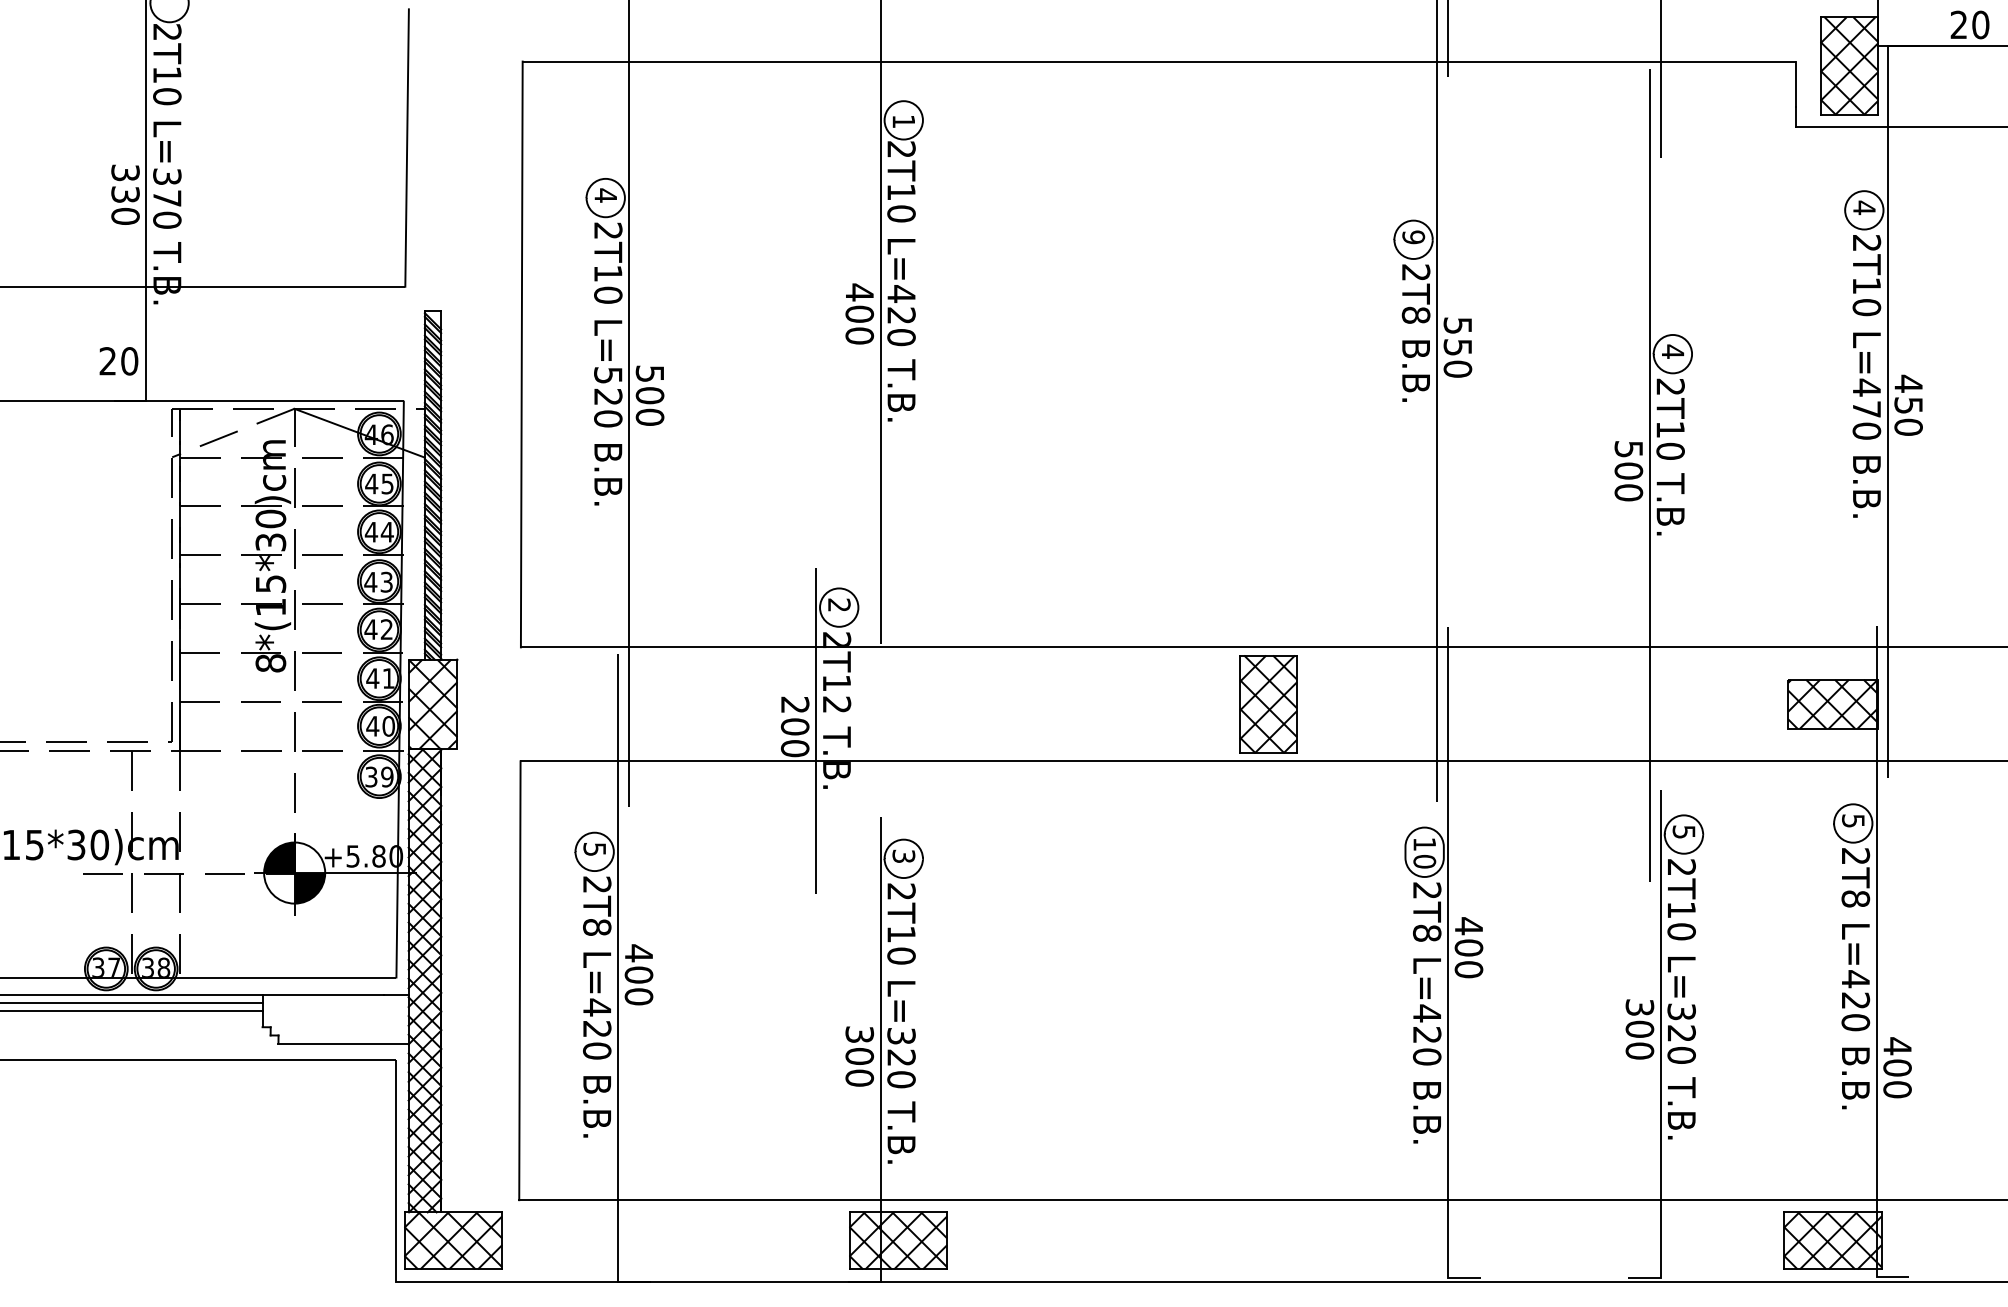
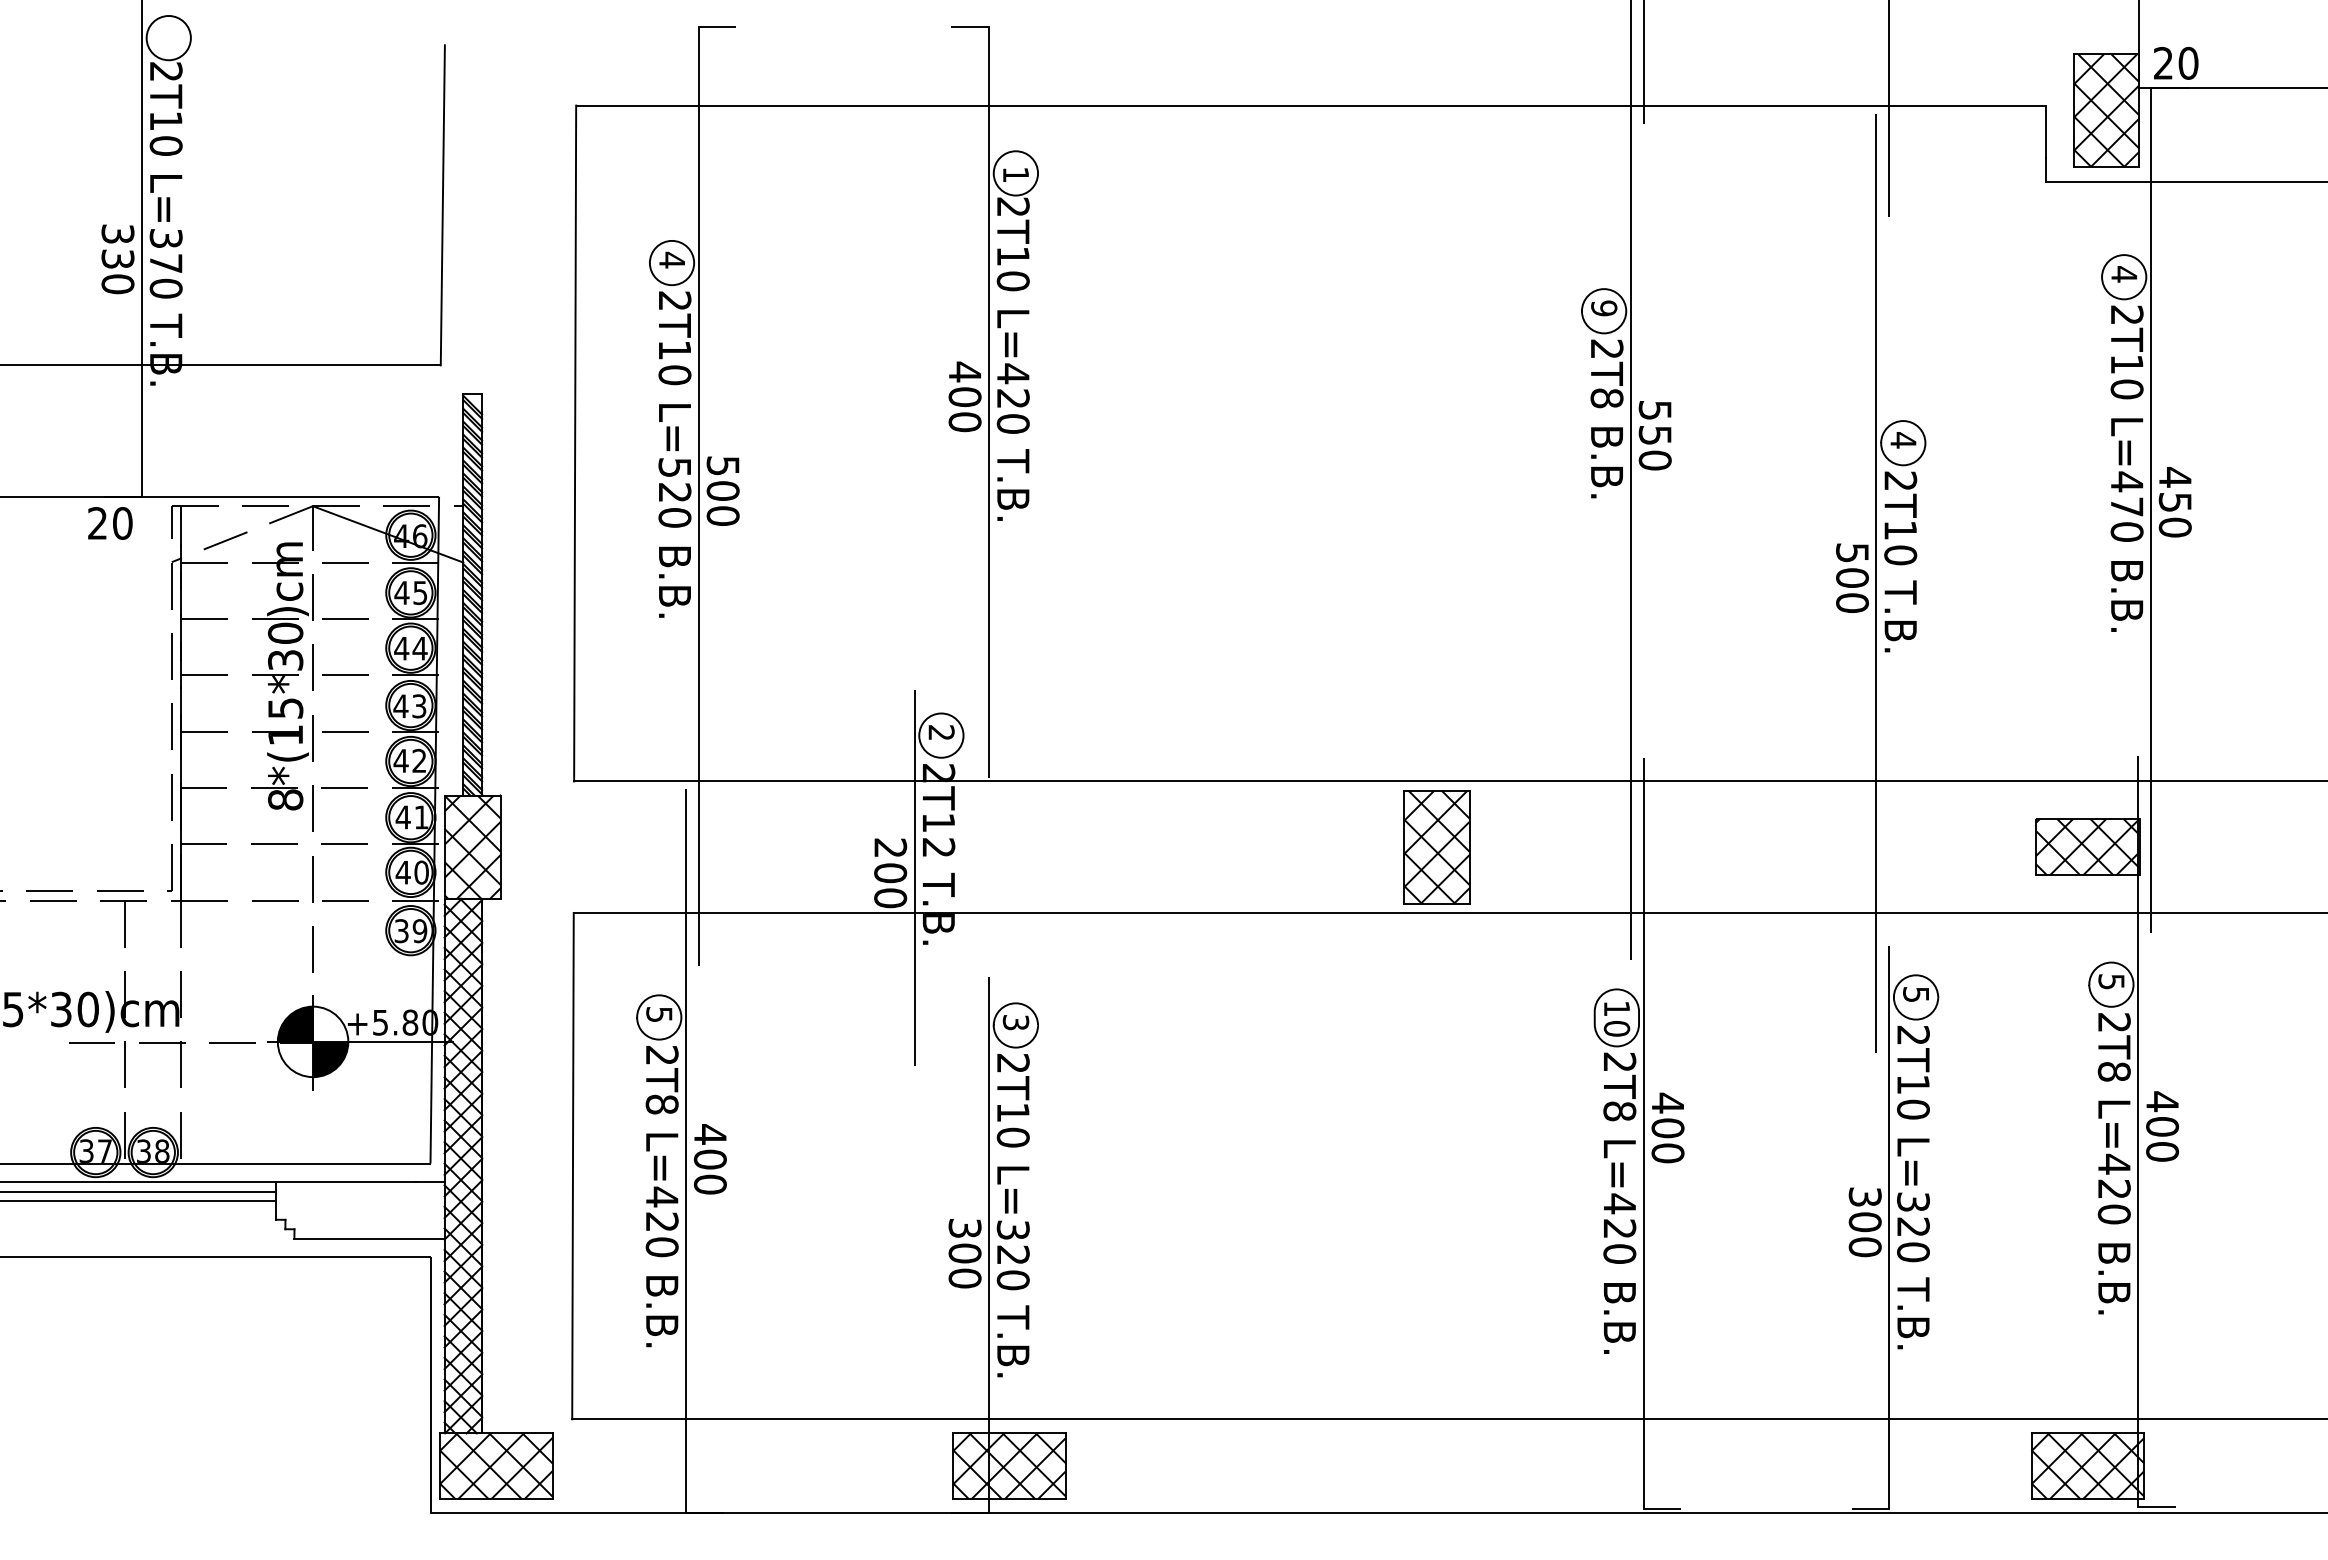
text: (1970, 24) -> (2176, 62), moved
text: (119, 361) -> (110, 523), moved
text: (1897, 1067) -> (2162, 1126), moved

